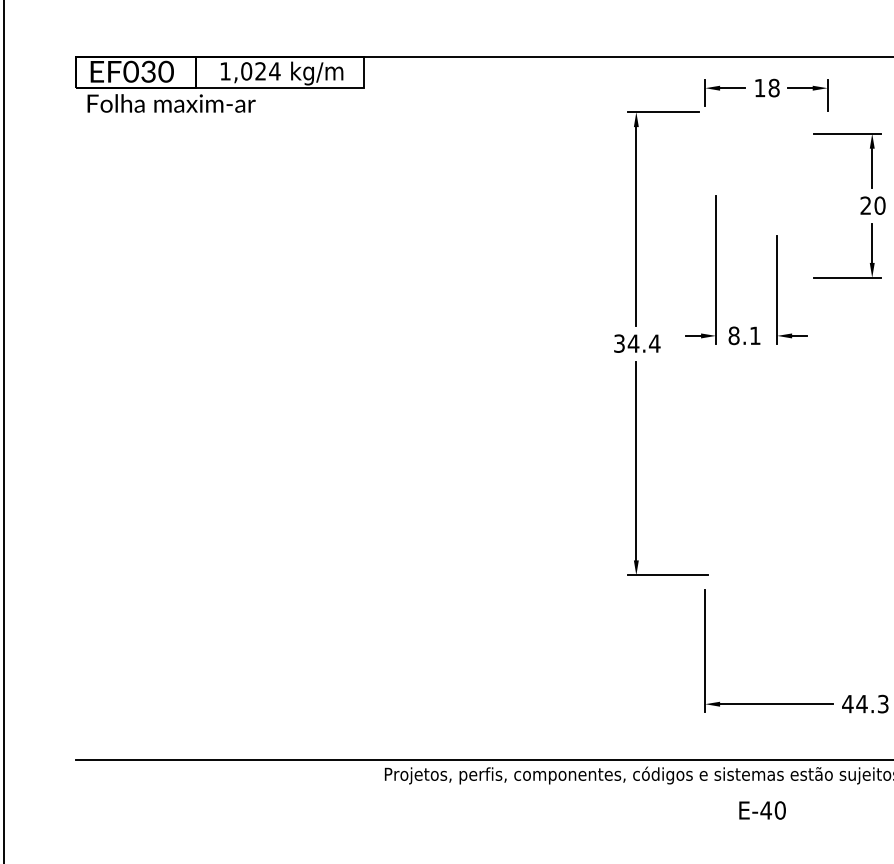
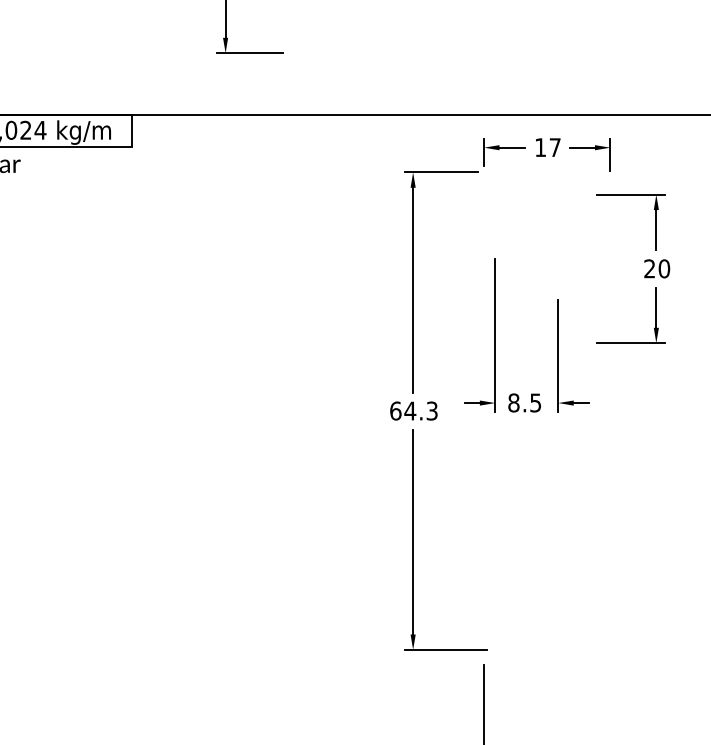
text: (773, 87) -> (554, 146), 18 -> 17
text: (755, 335) -> (535, 402), 8.1 -> 8.5
text: (637, 343) -> (414, 410), 34.4 -> 64.3

